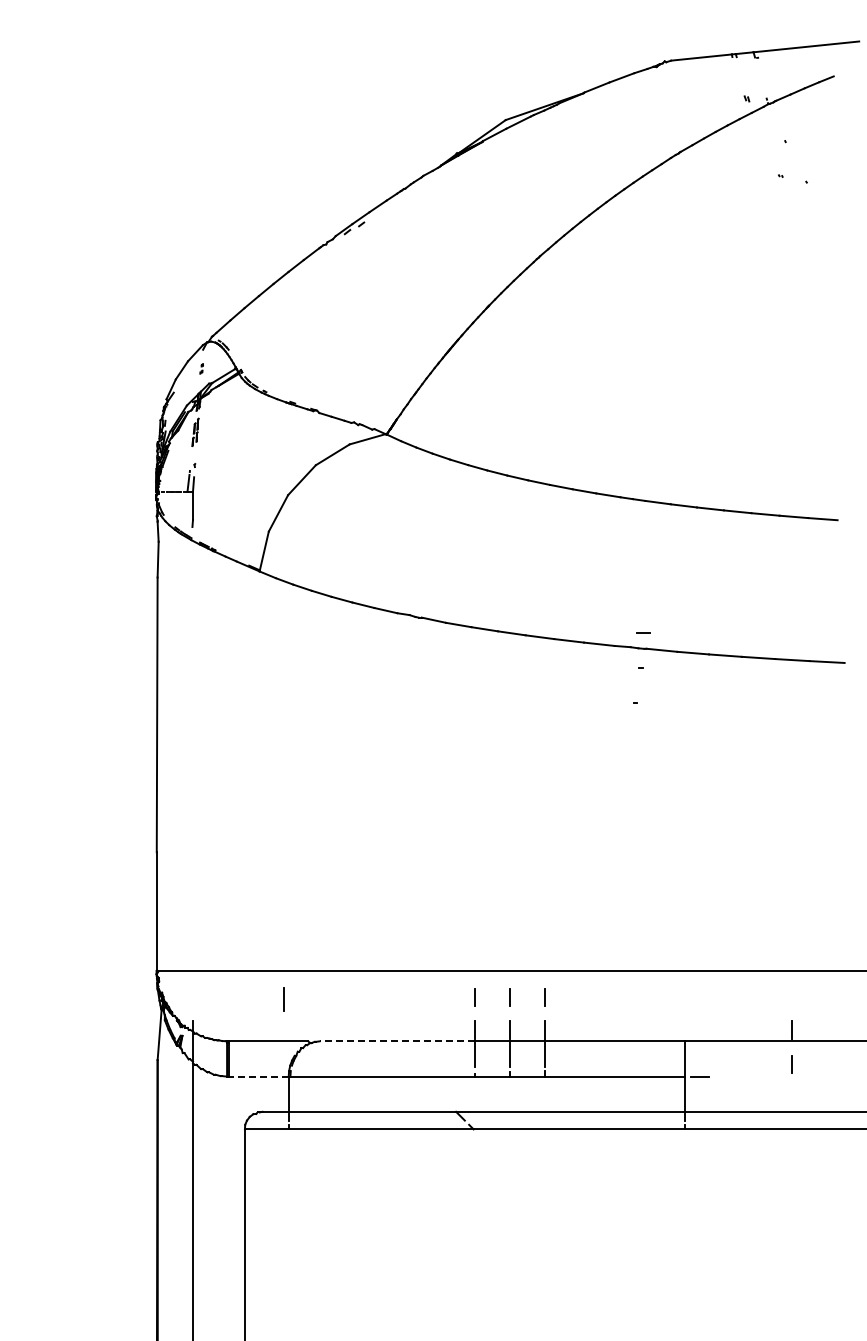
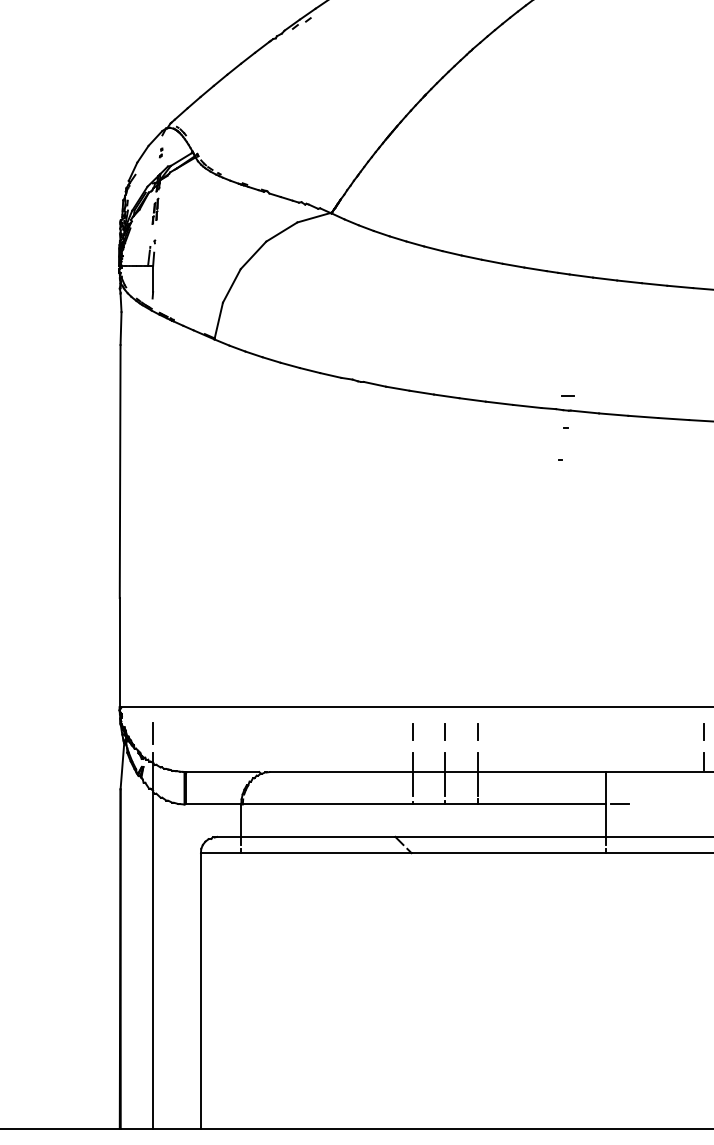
line: (283, 999) -> (152, 733), moved
line: (397, 1041) -> (341, 772), dashed -> solid
line: (791, 1064) -> (704, 731), moved
line: (258, 1076) -> (213, 804), dashed -> solid

